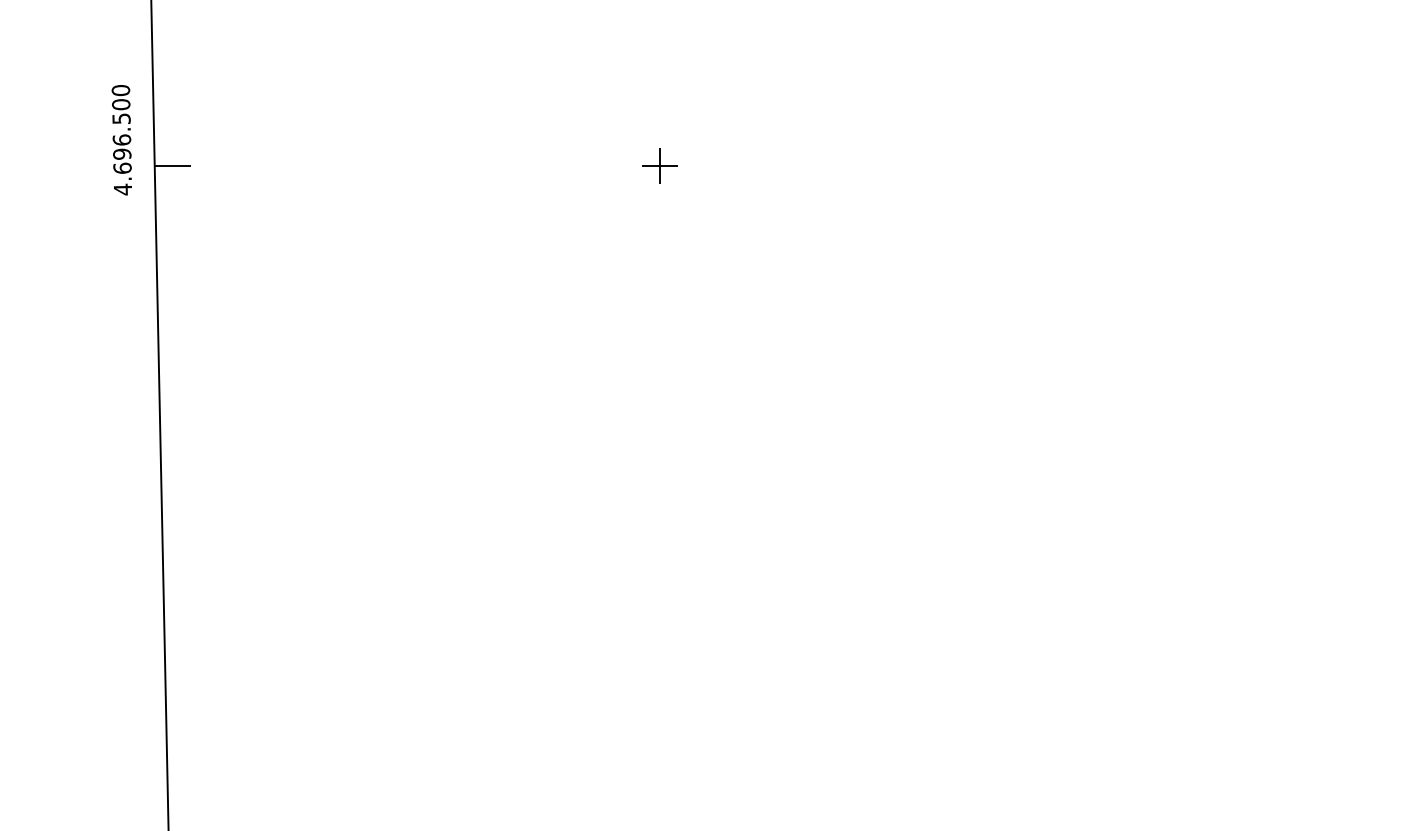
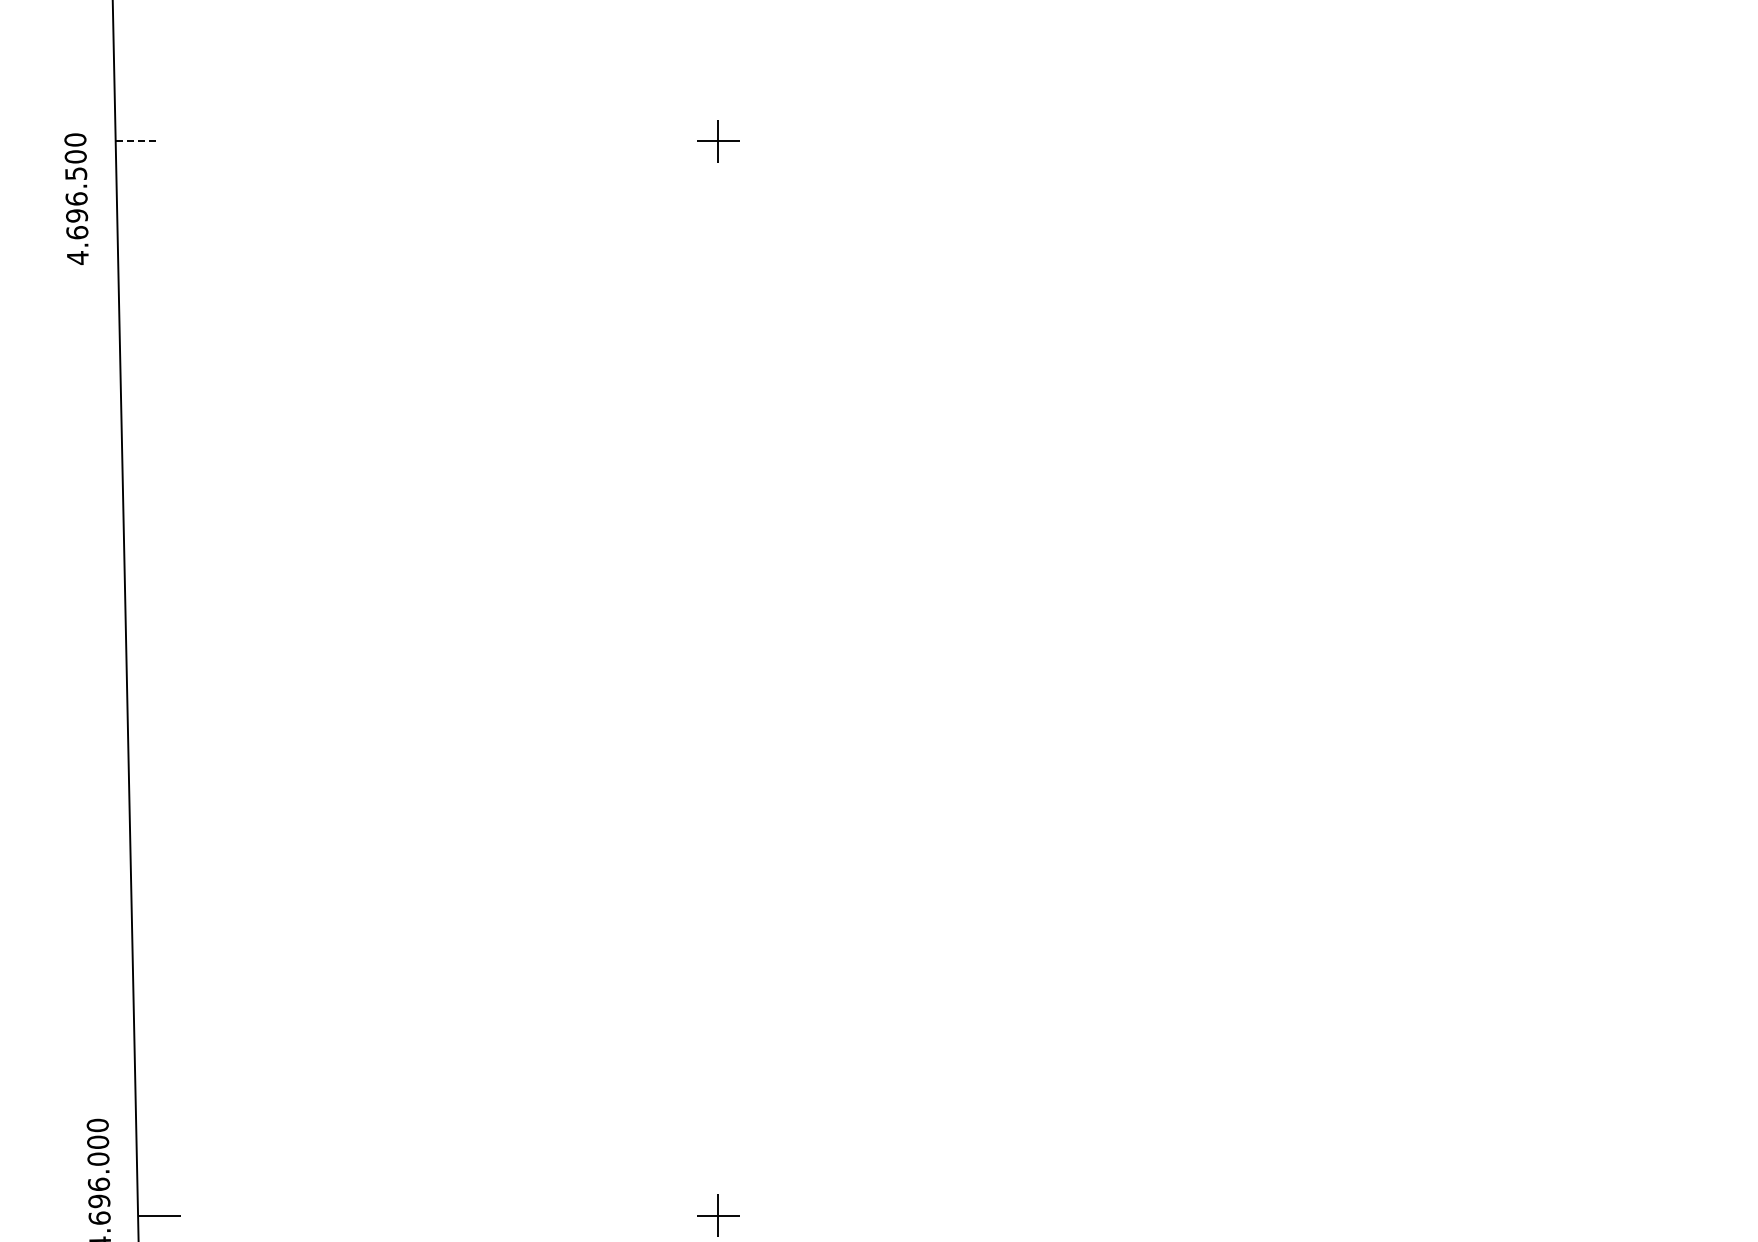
text: (121, 139) -> (76, 198), moved
line: (173, 166) -> (137, 141), solid -> dashed

